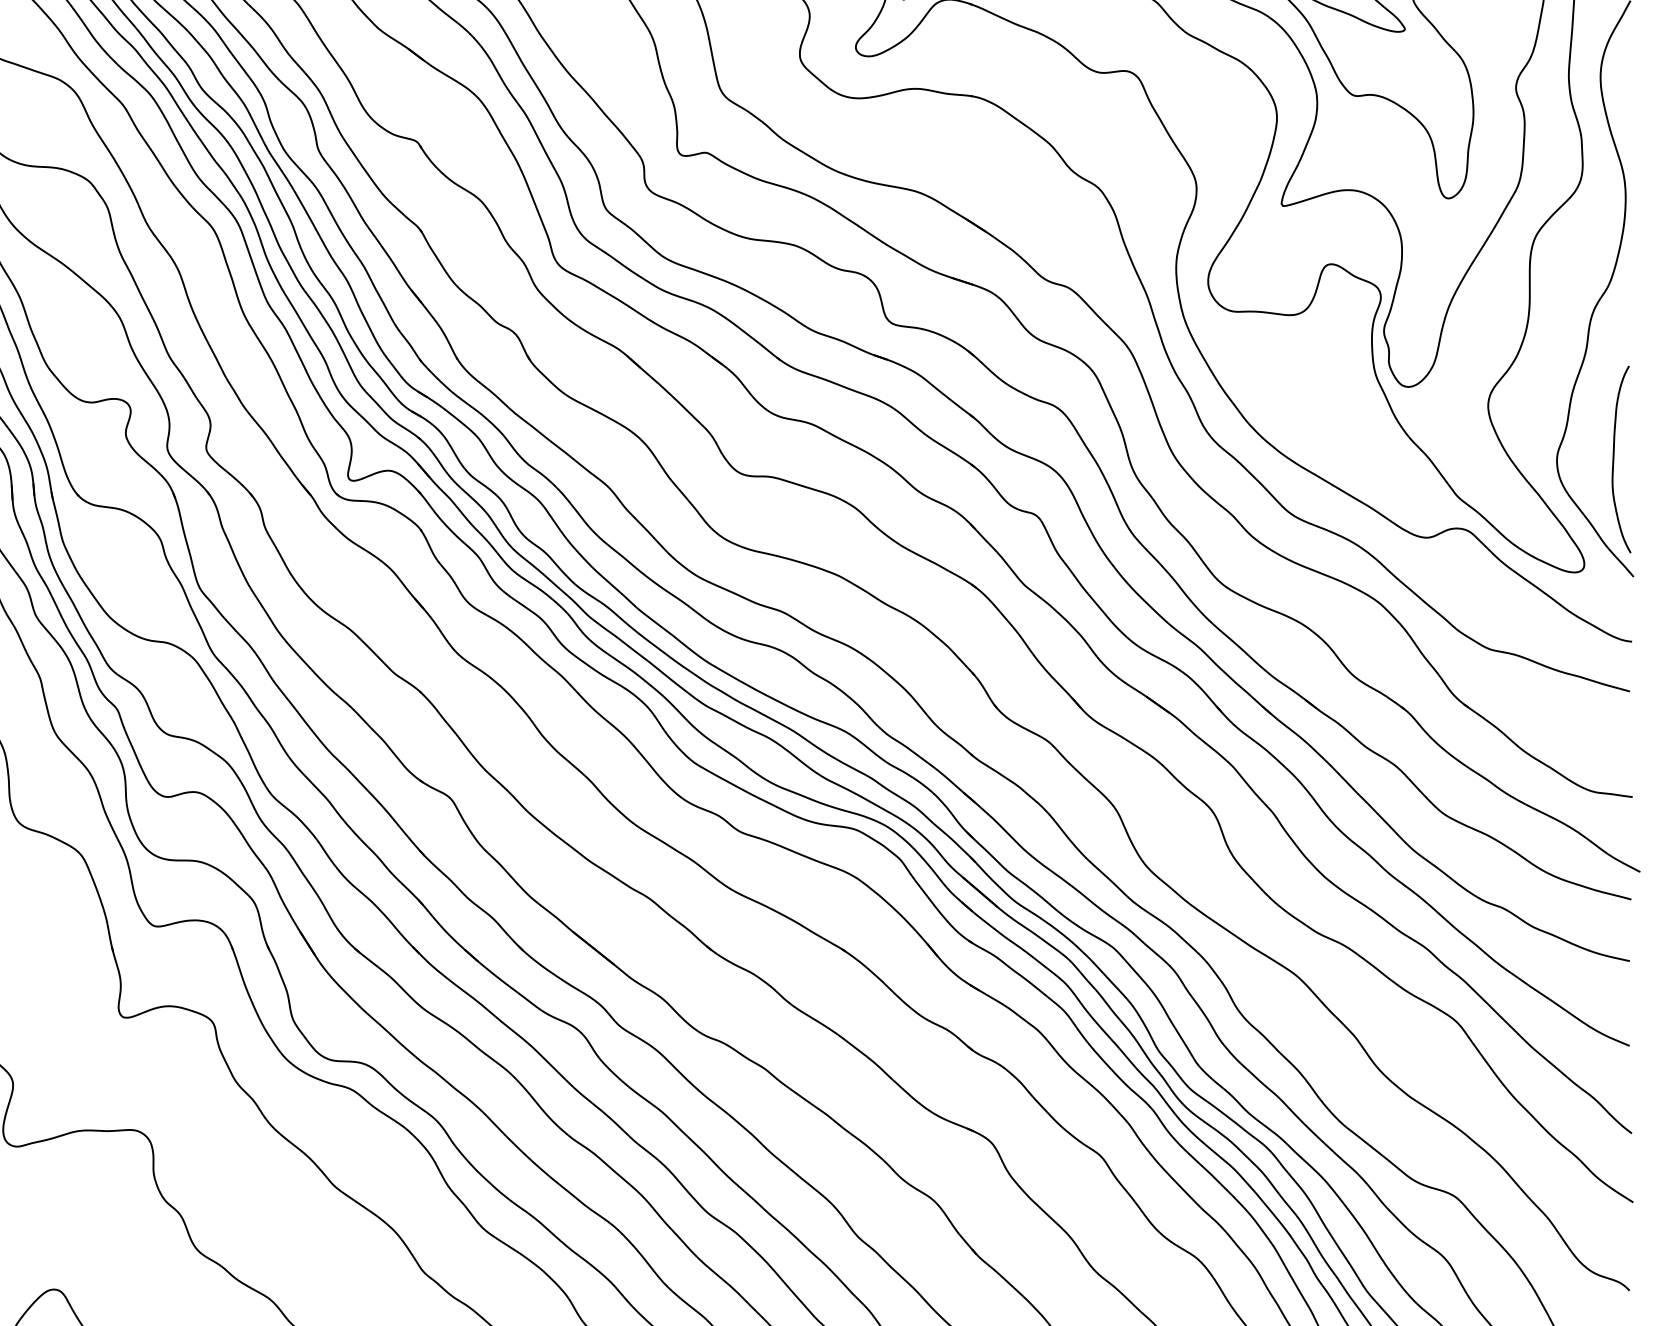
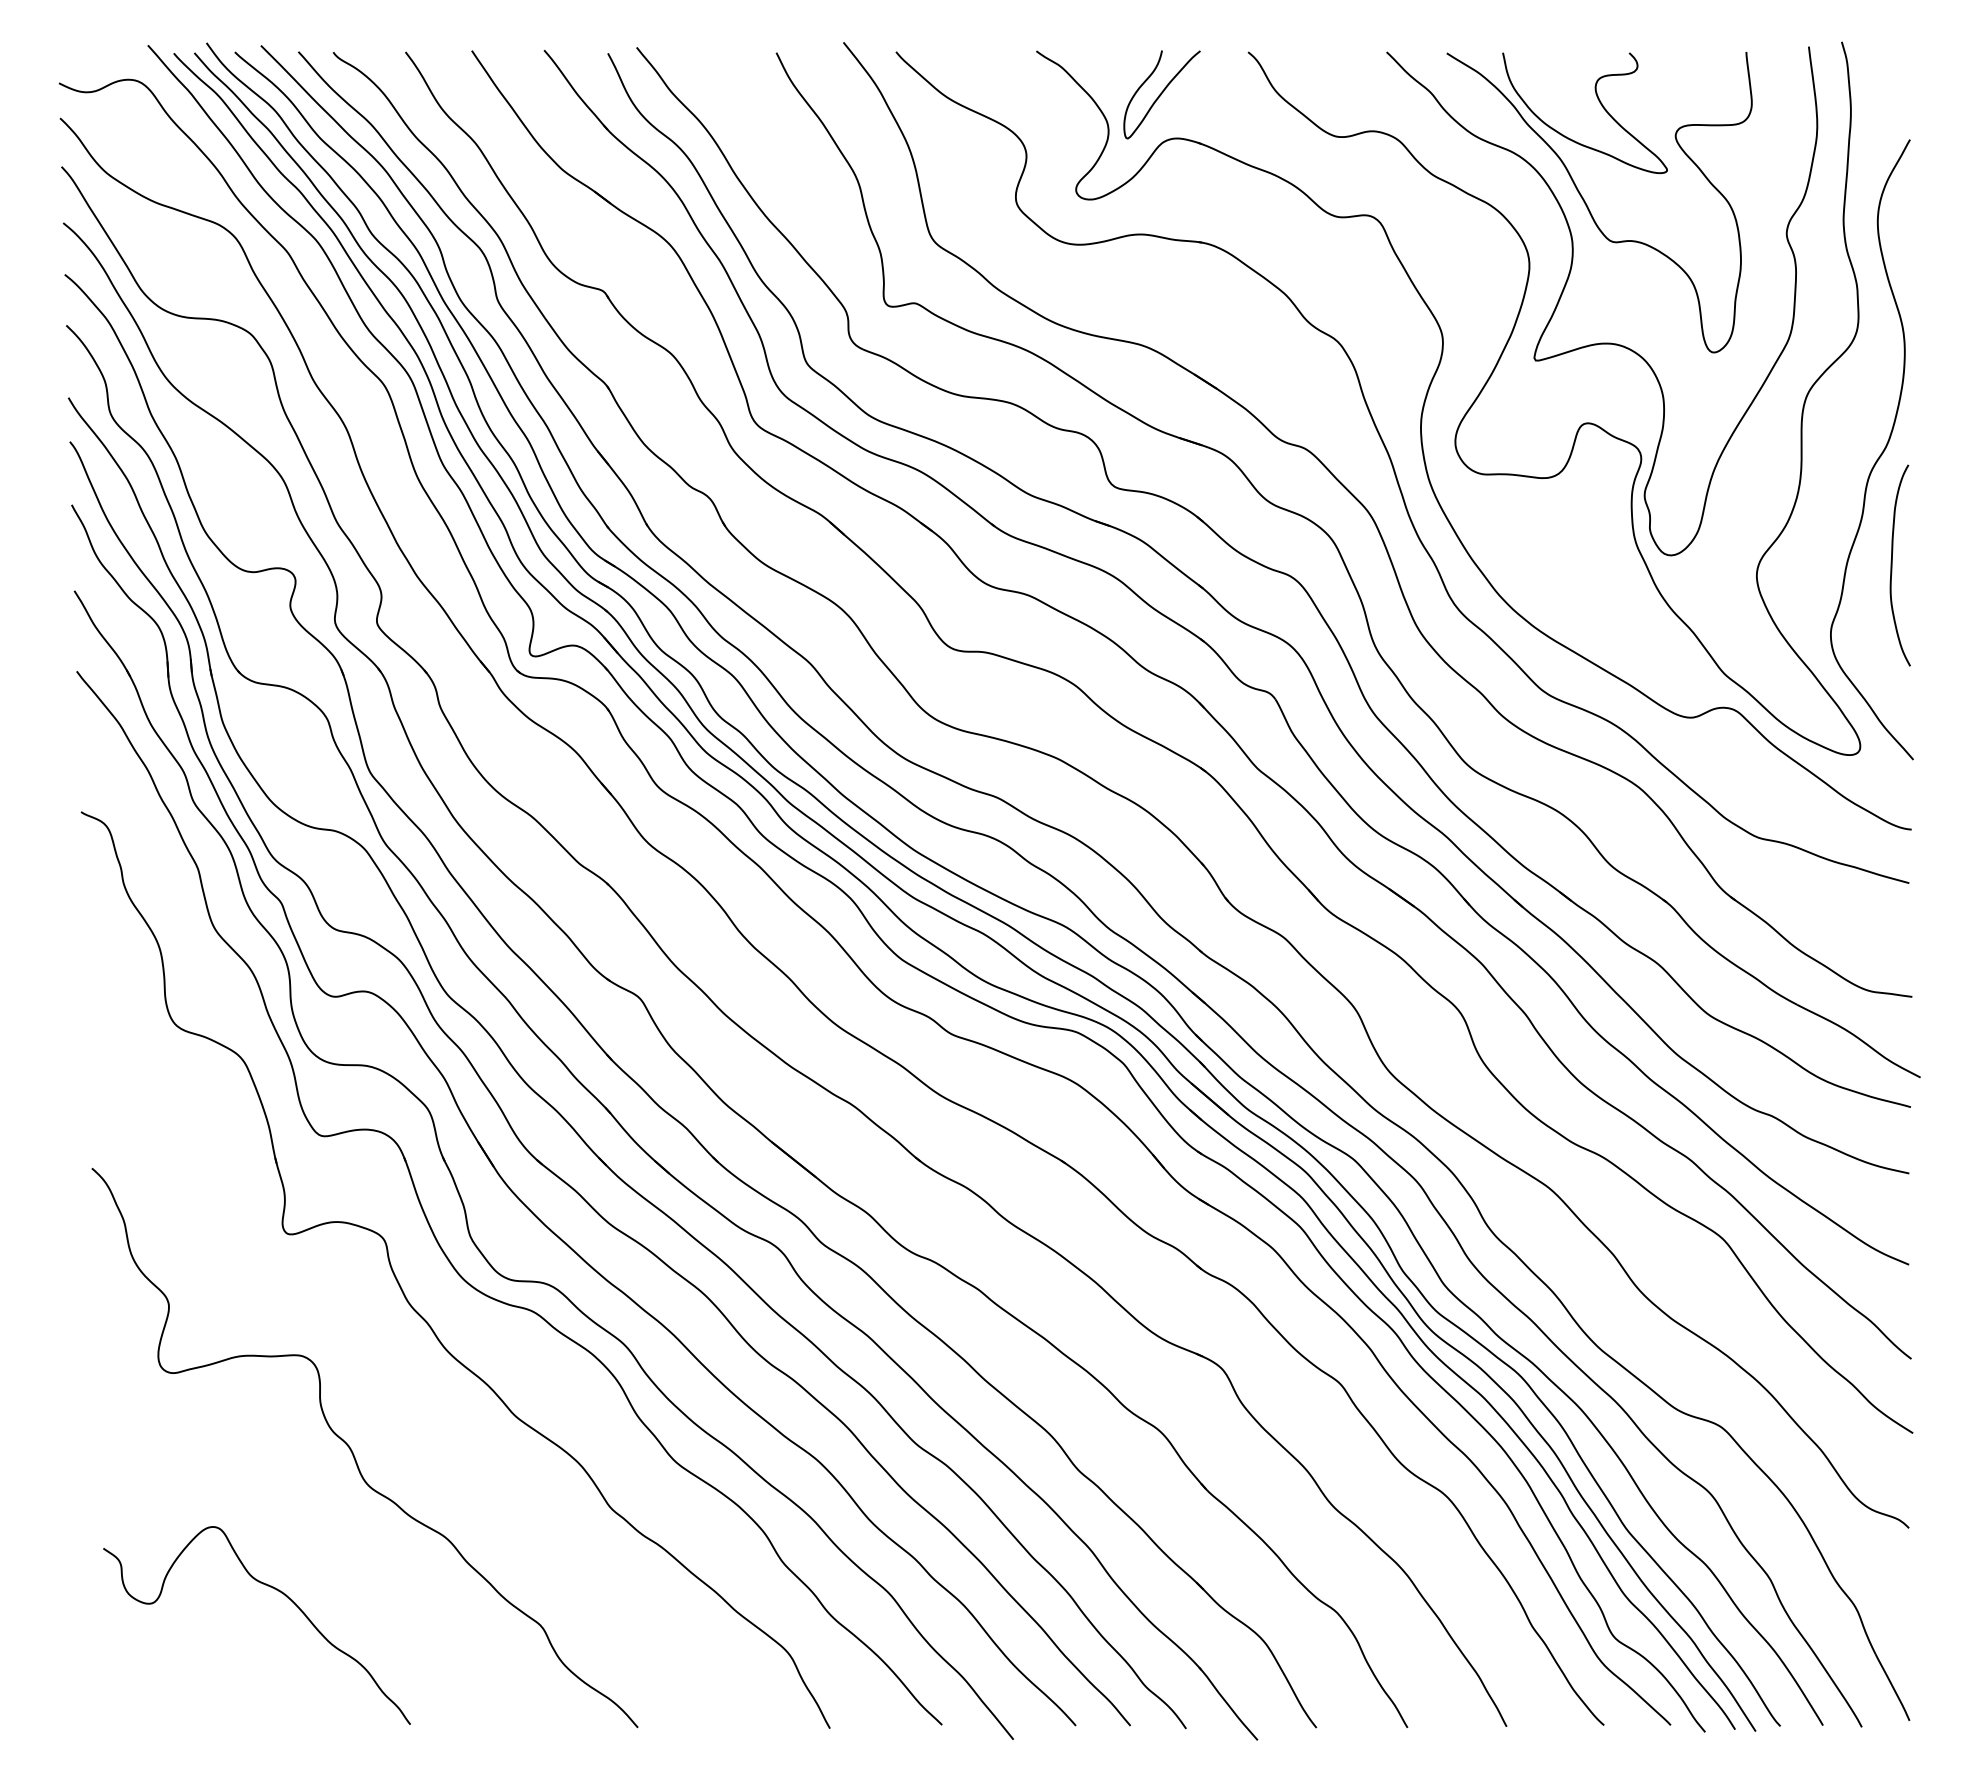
curve: (1614, 459) -> (1892, 565), moved

